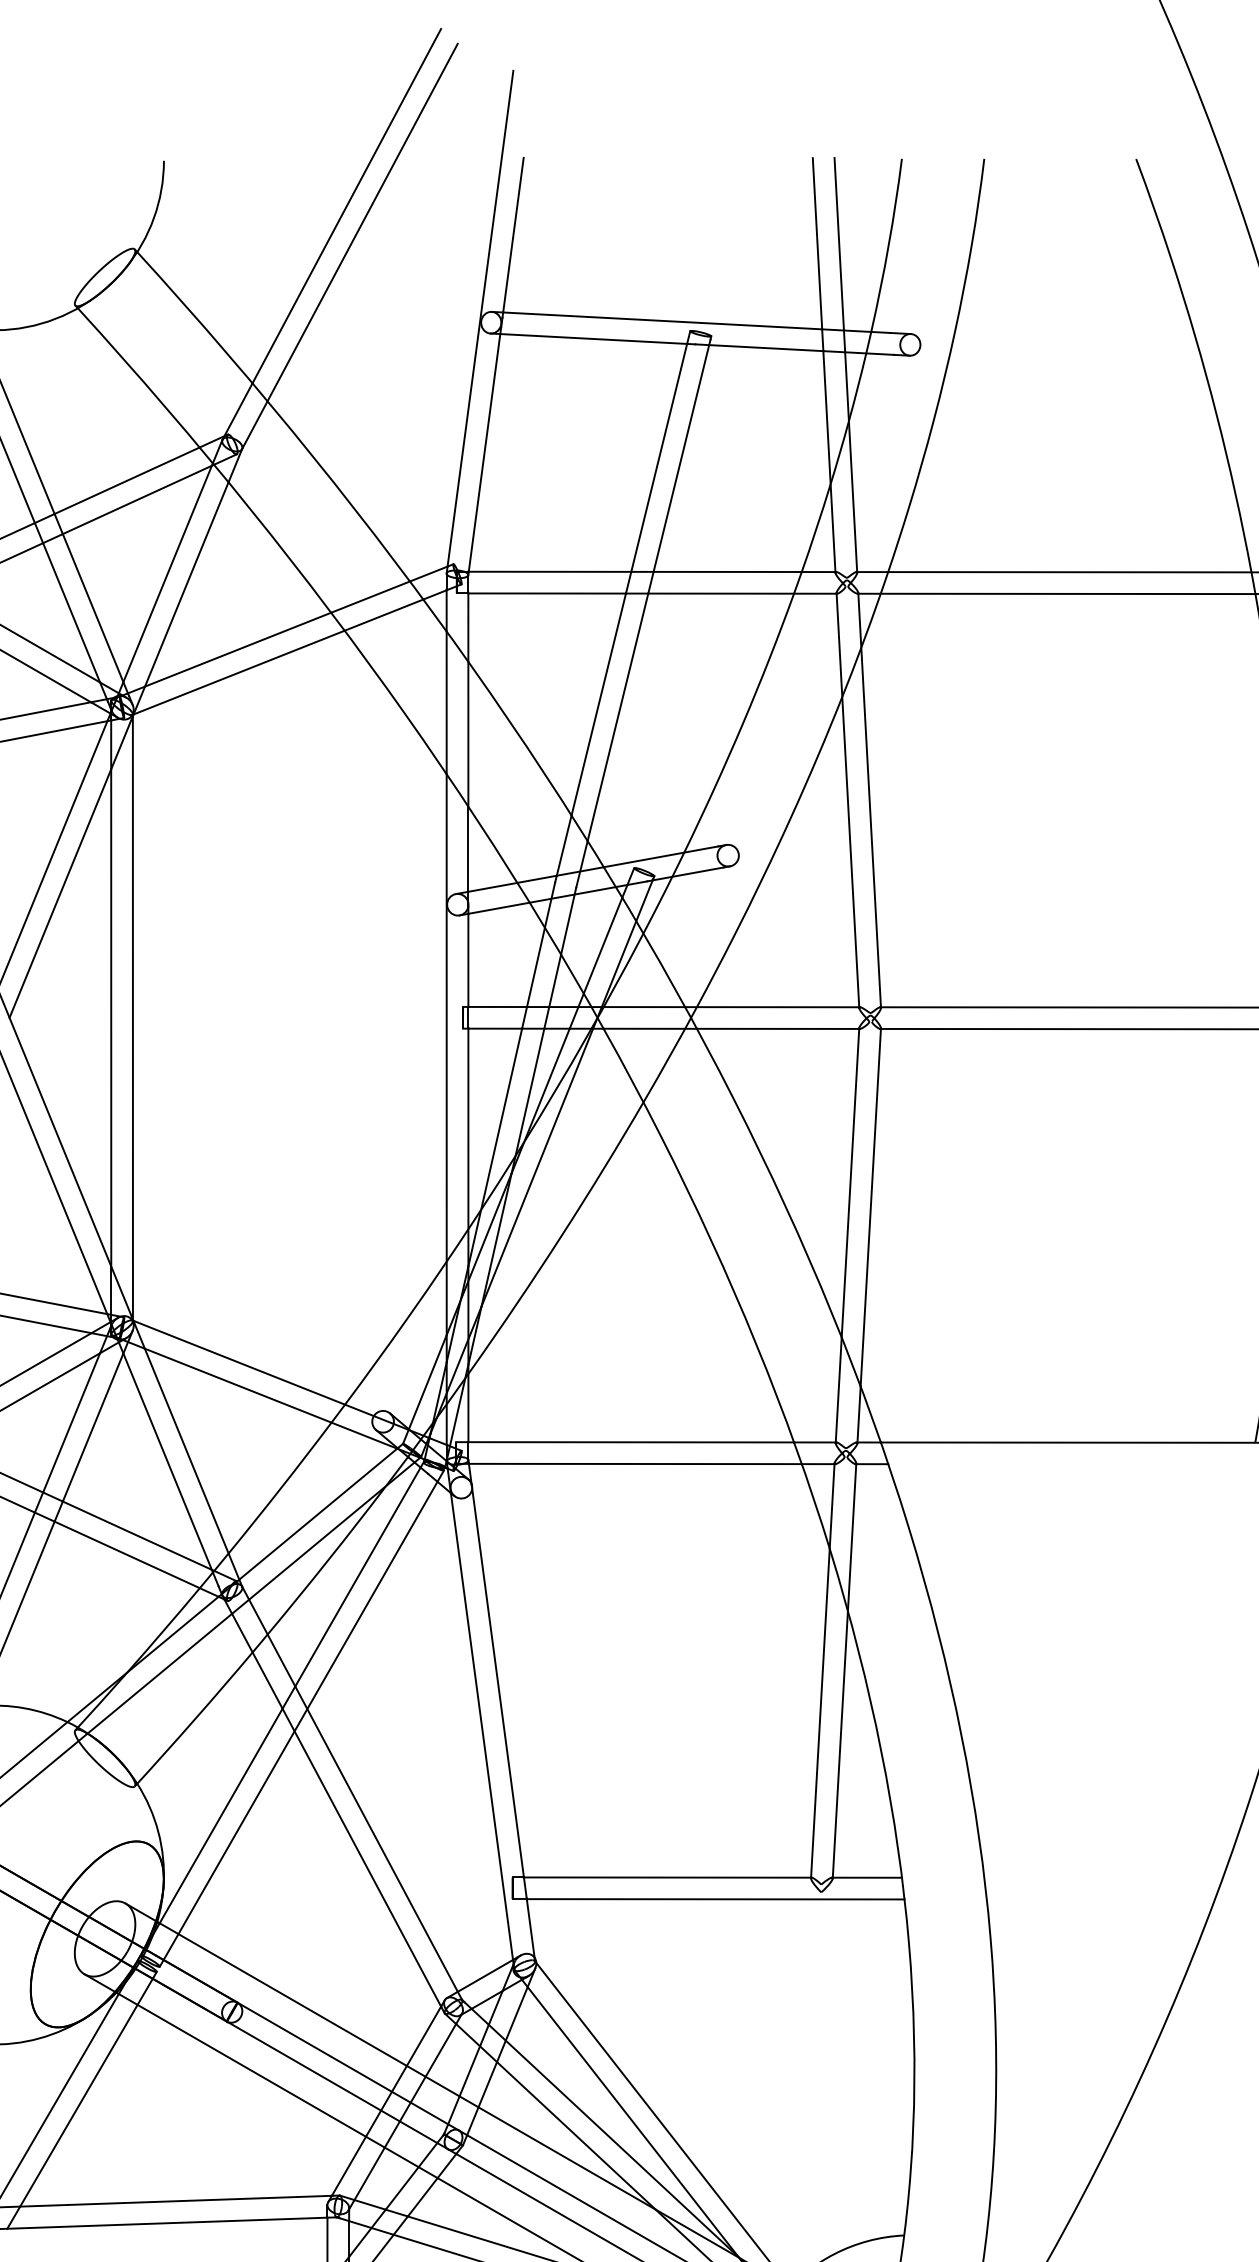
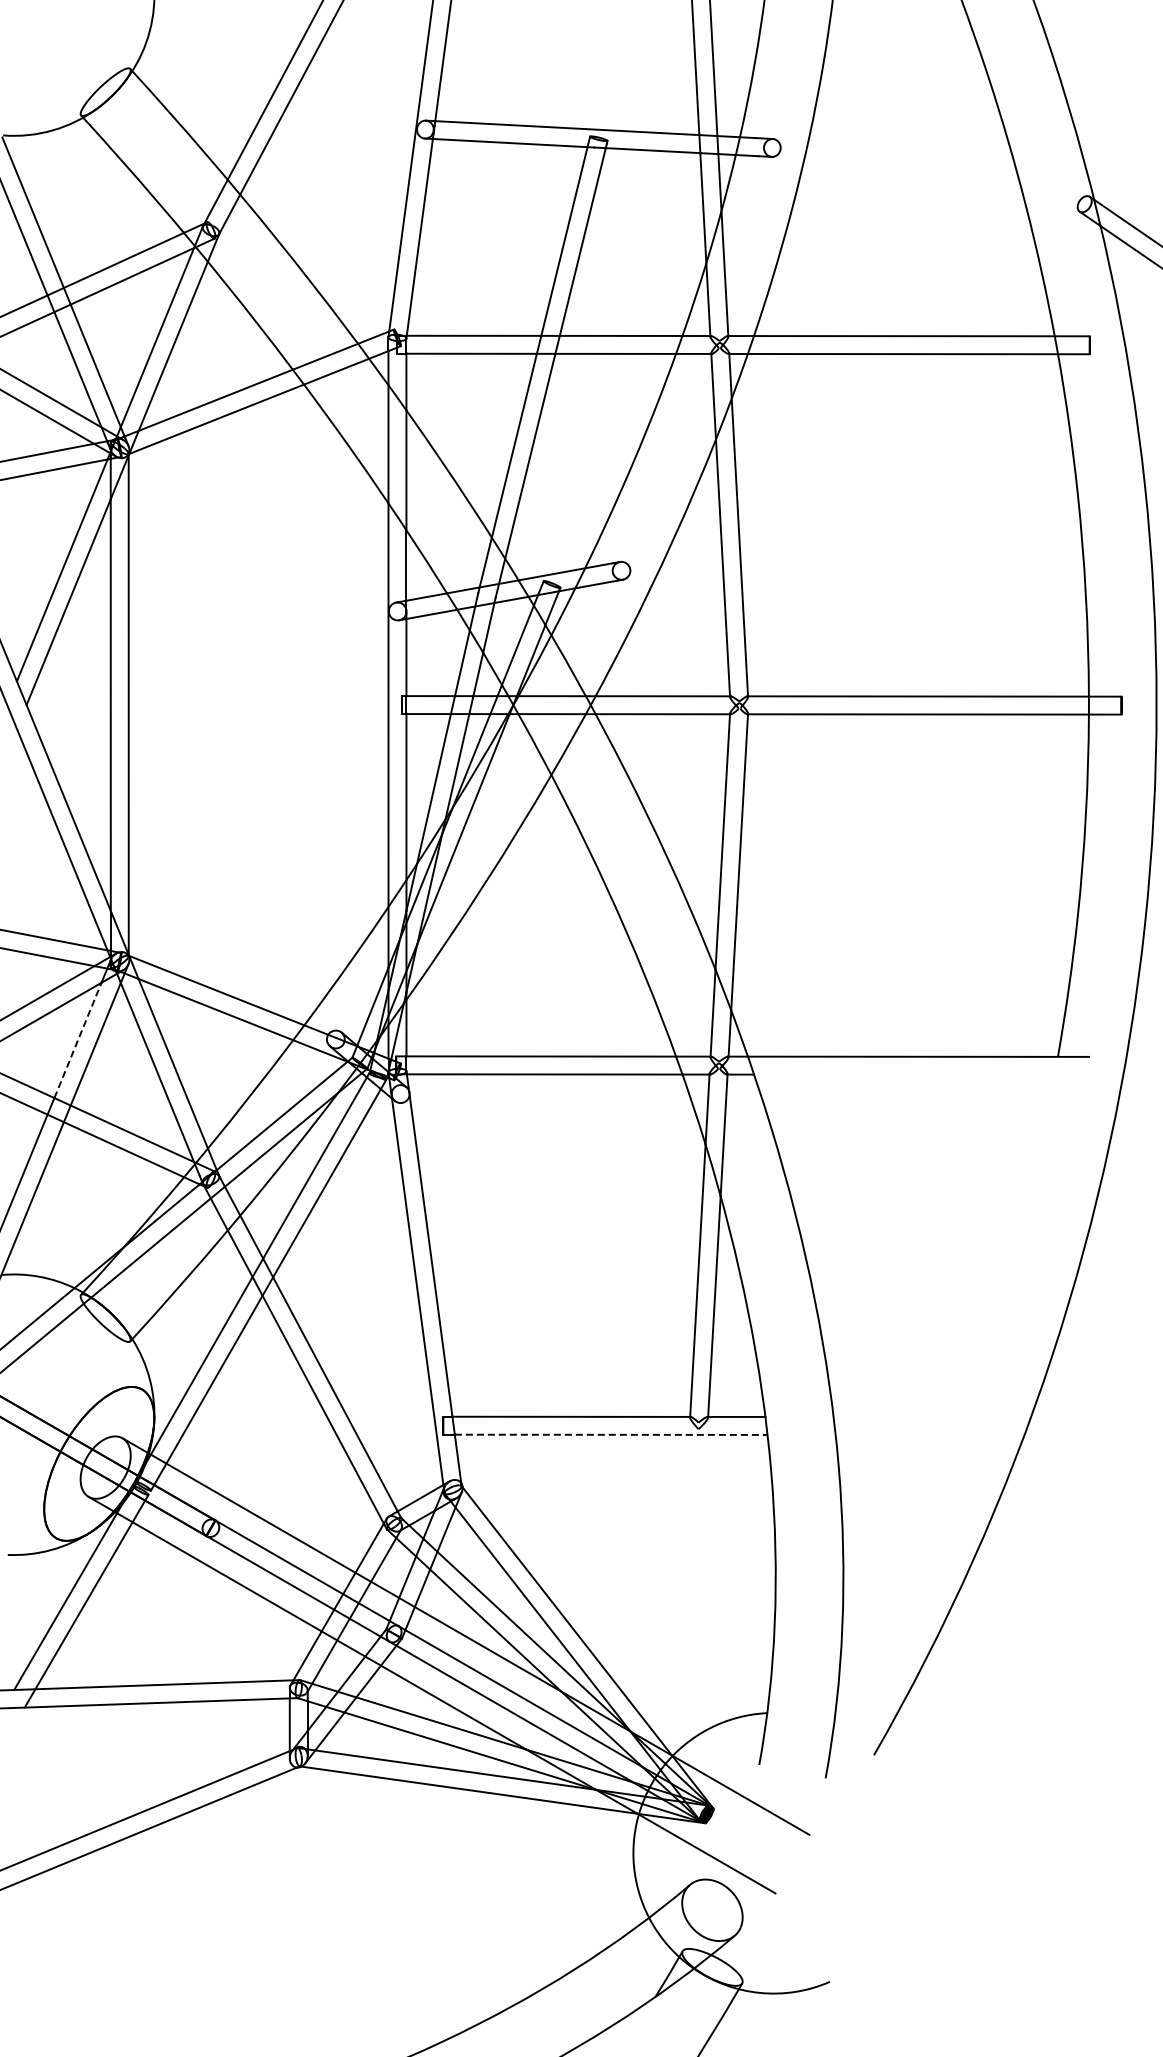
line: (72, 1421) -> (78, 1039), solid -> dashed
line: (716, 1898) -> (611, 1434), solid -> dashed

